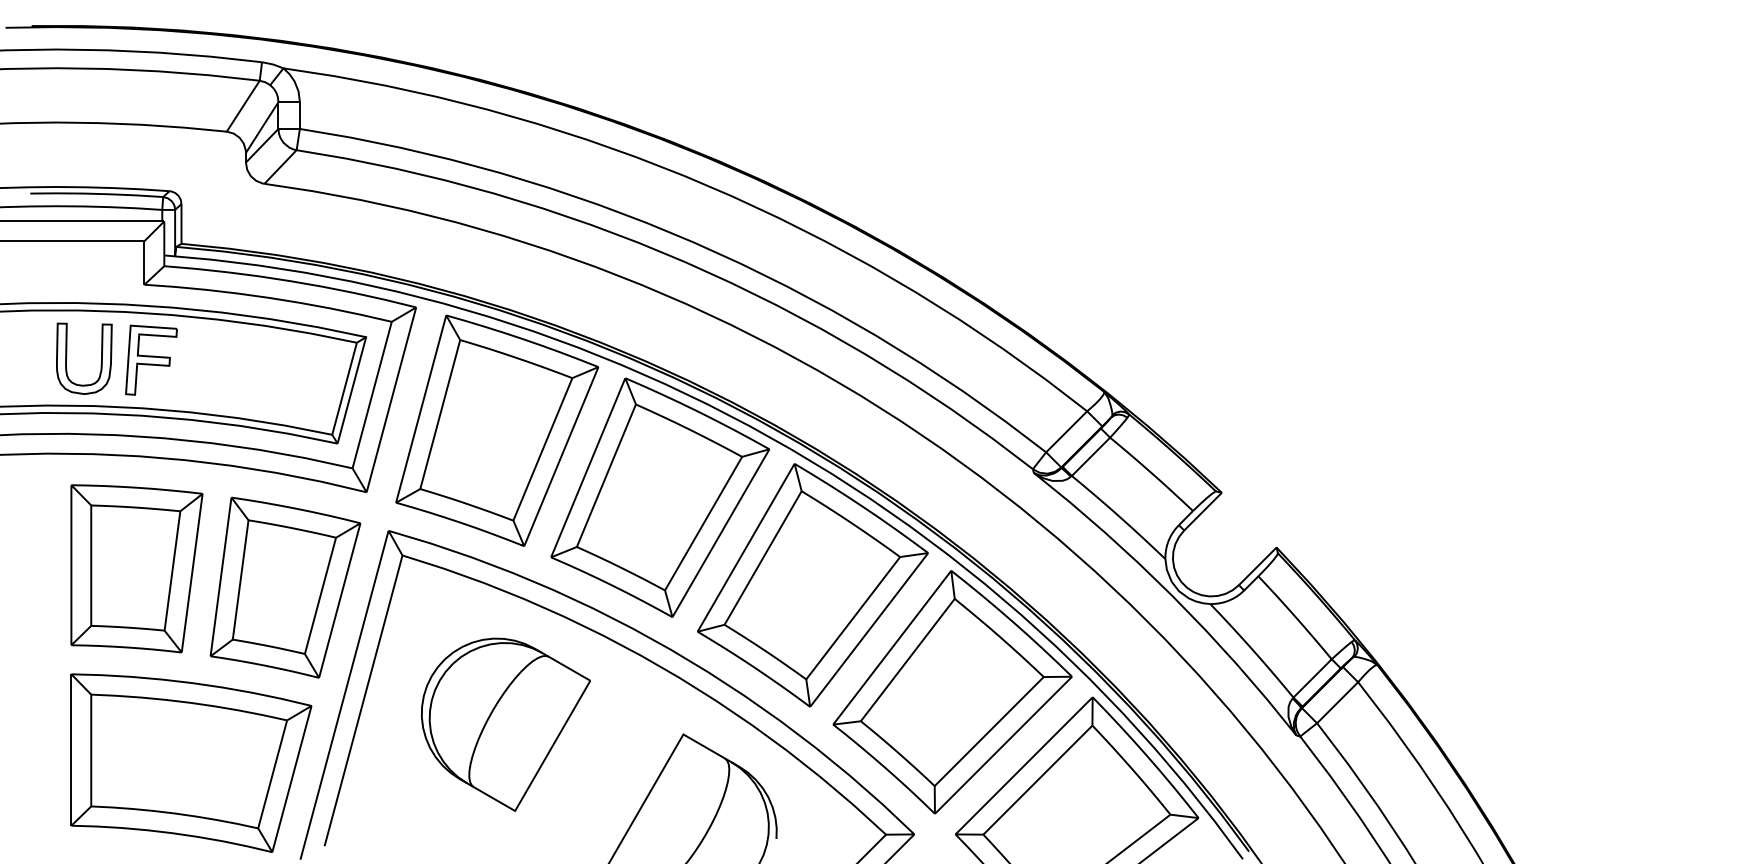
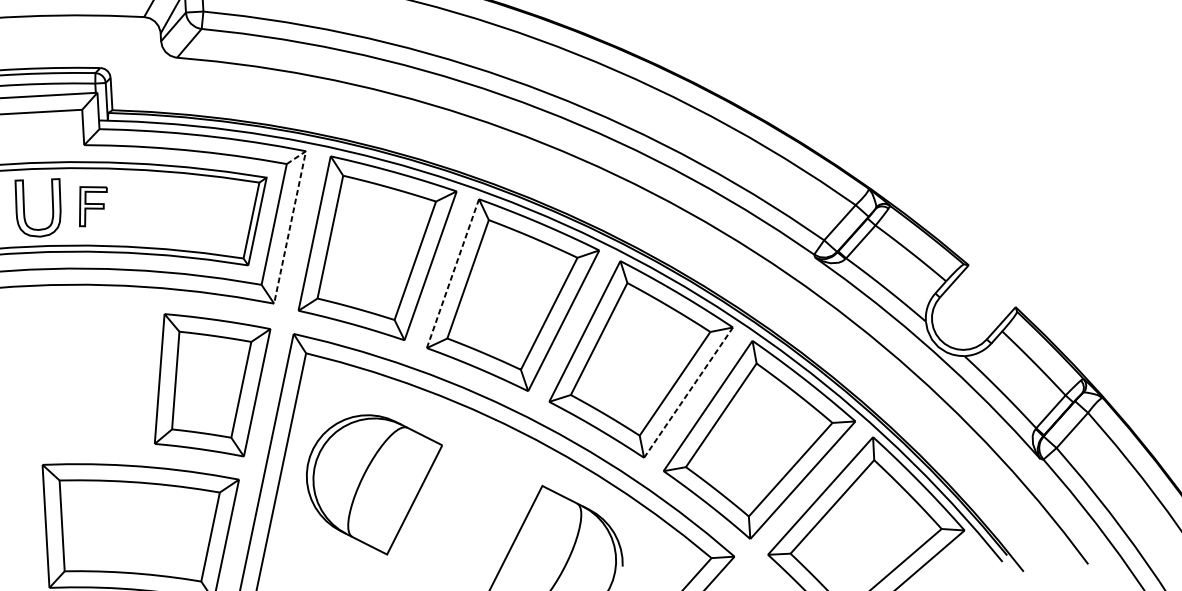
part: (151, 359) -> (93, 205), size x0.7
line: (395, 385) -> (292, 215), solid -> dashed
line: (588, 467) -> (453, 273), solid -> dashed
part: (136, 568) -> (90, 375), removed
line: (869, 630) -> (688, 393), solid -> dashed
part: (505, 724) -> (375, 484), moved

